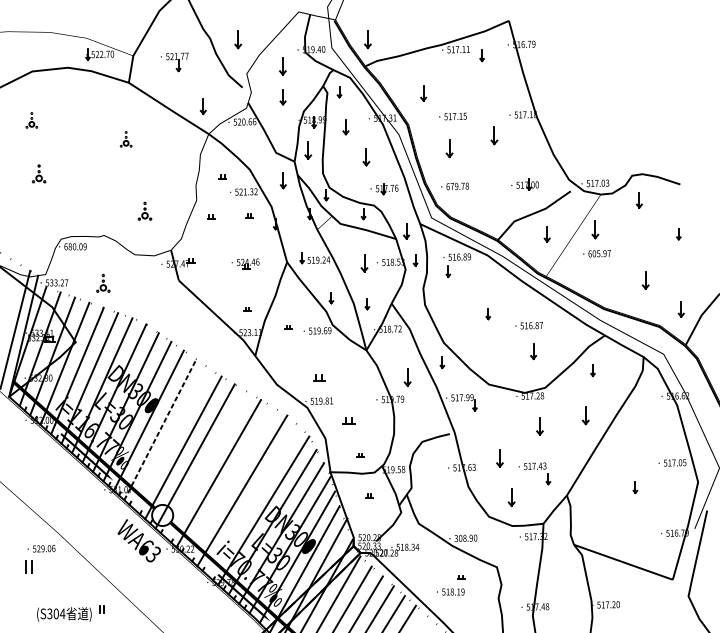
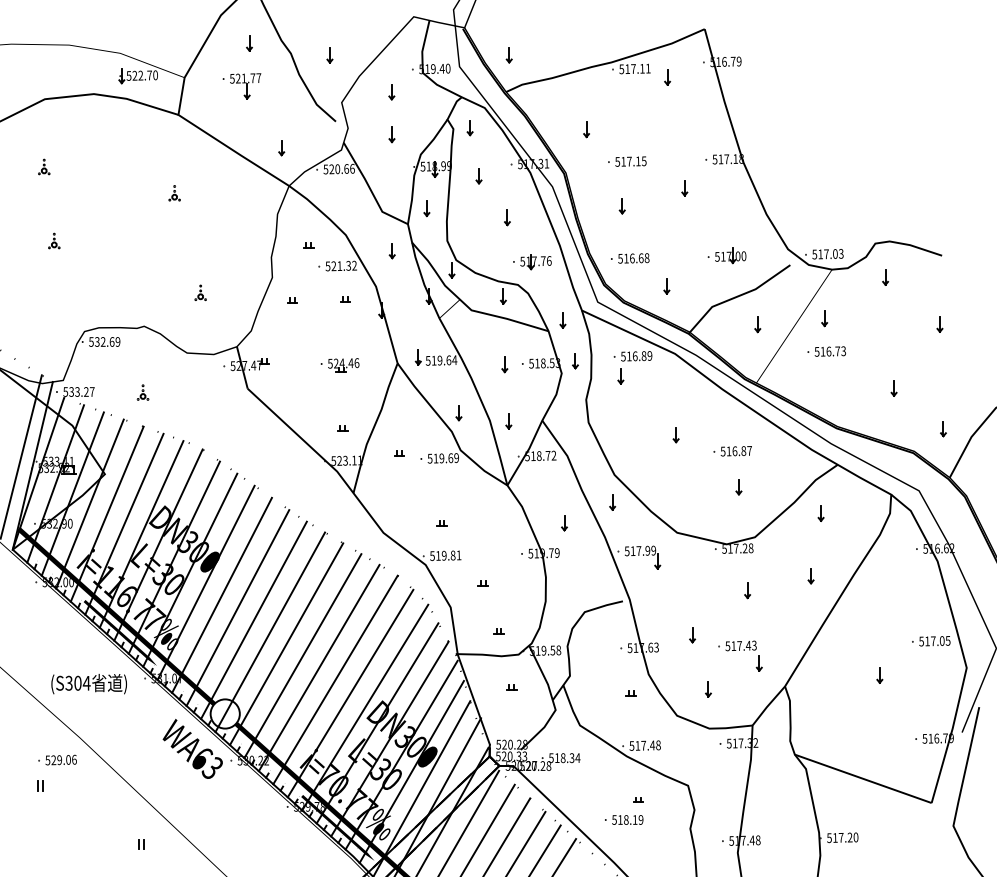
part: (180, 31) -> (249, 43), added
part: (237, 39) -> (329, 55), size x0.62
part: (367, 39) -> (508, 55), size x0.62
part: (282, 66) -> (391, 92), size x0.62
part: (423, 93) -> (586, 129), size x0.71
part: (282, 96) -> (391, 134), size x0.71
part: (203, 107) -> (281, 148), size x0.71
part: (32, 120) -> (44, 166), size x0.71
part: (345, 127) -> (478, 176), size x0.71
part: (494, 135) -> (684, 188), size x0.62
part: (126, 139) -> (174, 193), size x0.71
part: (448, 148) -> (621, 206), size x0.62
part: (308, 150) -> (426, 208), size x0.62
part: (366, 156) -> (507, 217), size x0.62
part: (39, 173) -> (54, 240), size x0.62
part: (282, 181) -> (391, 251), size x0.71
text: (455, 186) -> (630, 258), 679.78 -> 516.68
part: (639, 200) -> (885, 277), size x0.71
part: (481, 206) -> (666, 286), added
part: (144, 211) -> (200, 292), size x0.62
part: (595, 229) -> (824, 318), size x0.62
part: (406, 231) -> (562, 320), size x0.71
part: (547, 234) -> (757, 324), size x0.71
text: (73, 246) -> (101, 341), 680.09 -> 532.69
text: (599, 253) -> (830, 351), 605.97 -> 516.73
text: (323, 260) -> (448, 360), 519.24 -> 519.64
part: (364, 263) -> (504, 364), size x0.62
part: (645, 280) -> (893, 388), size x0.62
part: (102, 283) -> (142, 392), size x0.62
part: (681, 310) -> (943, 429), size x0.71
part: (533, 351) -> (738, 487), size x0.71
part: (318, 377) -> (441, 523), size x0.62
part: (407, 377) -> (564, 523), size x0.62
part: (585, 416) -> (810, 576), size x0.62
part: (348, 421) -> (482, 583), size x0.62
part: (539, 426) -> (747, 590), size x0.62
line: (160, 429) -> (222, 595), dashed -> solid
line: (171, 438) -> (237, 607), added
part: (500, 458) -> (692, 635), size x0.62
line: (206, 465) -> (286, 644), added
line: (230, 481) -> (318, 667), added
part: (511, 497) -> (708, 689), size x0.62
line: (253, 500) -> (350, 693), added
part: (455, 500) -> (630, 693), added
text: (465, 538) -> (644, 745), 308.90 -> 517.48
part: (29, 567) -> (40, 785), size x0.62
text: (63, 614) -> (88, 684), moved

